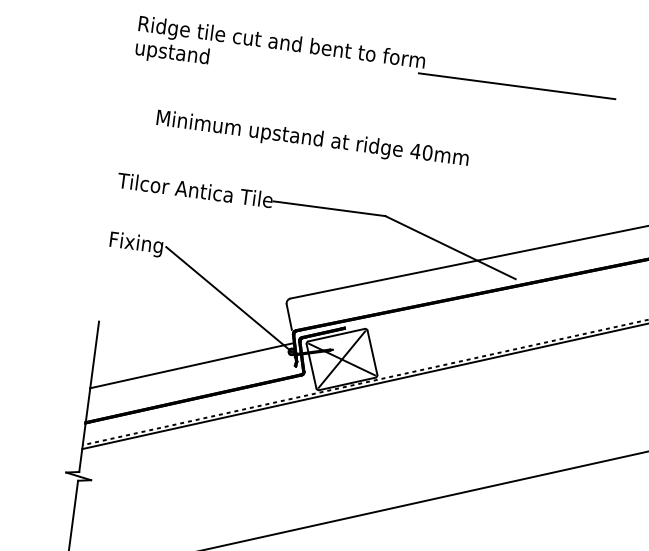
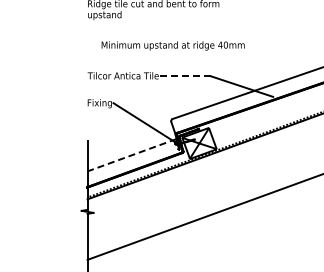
line: (517, 85) -> (262, 9), removed
line: (328, 209) -> (184, 76), solid -> dashed
line: (190, 366) -> (131, 155), solid -> dashed

